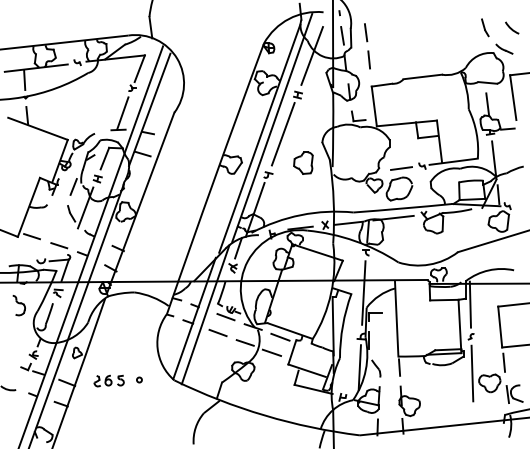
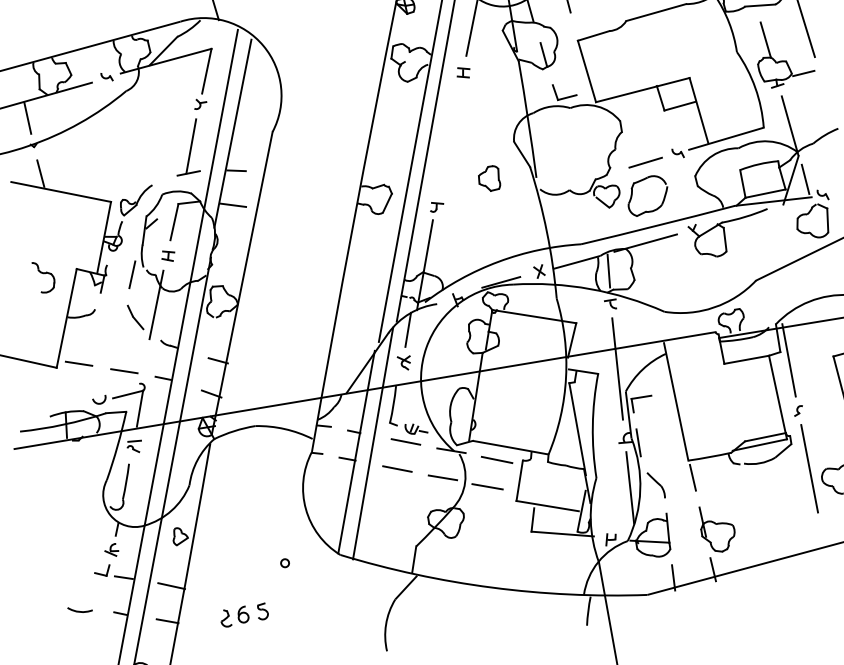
line: (282, 134) -> (448, 139), removed
part: (303, 162) -> (489, 177), size x0.7
part: (18, 305) -> (43, 276), moved
part: (108, 380) -> (243, 614), moved

